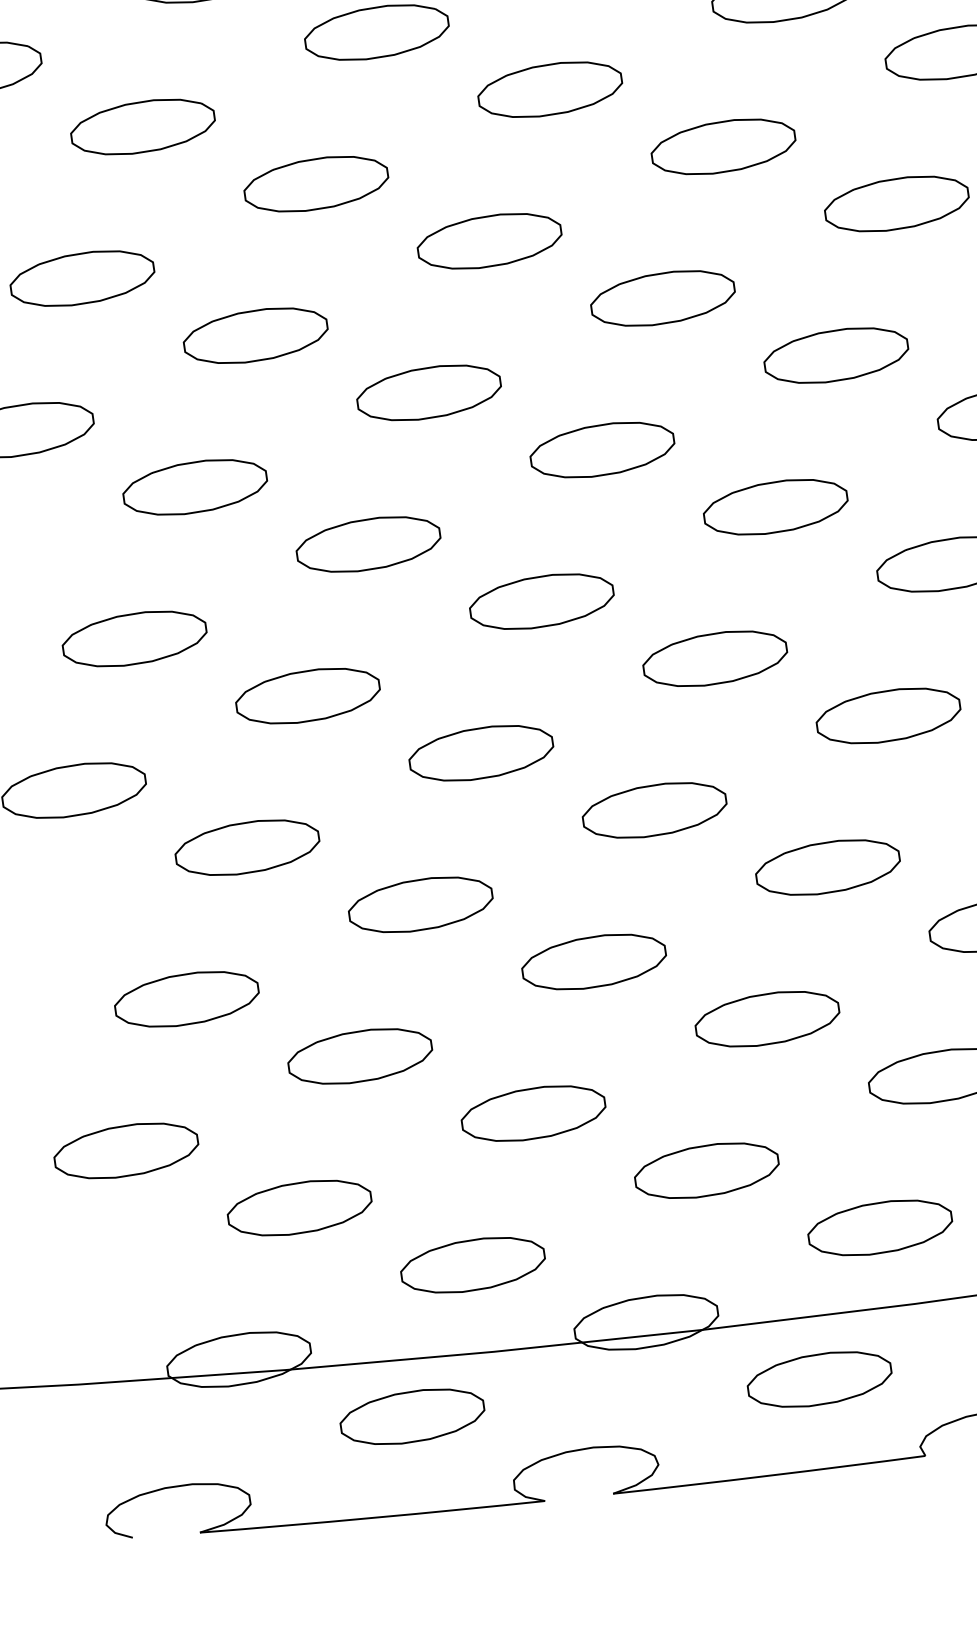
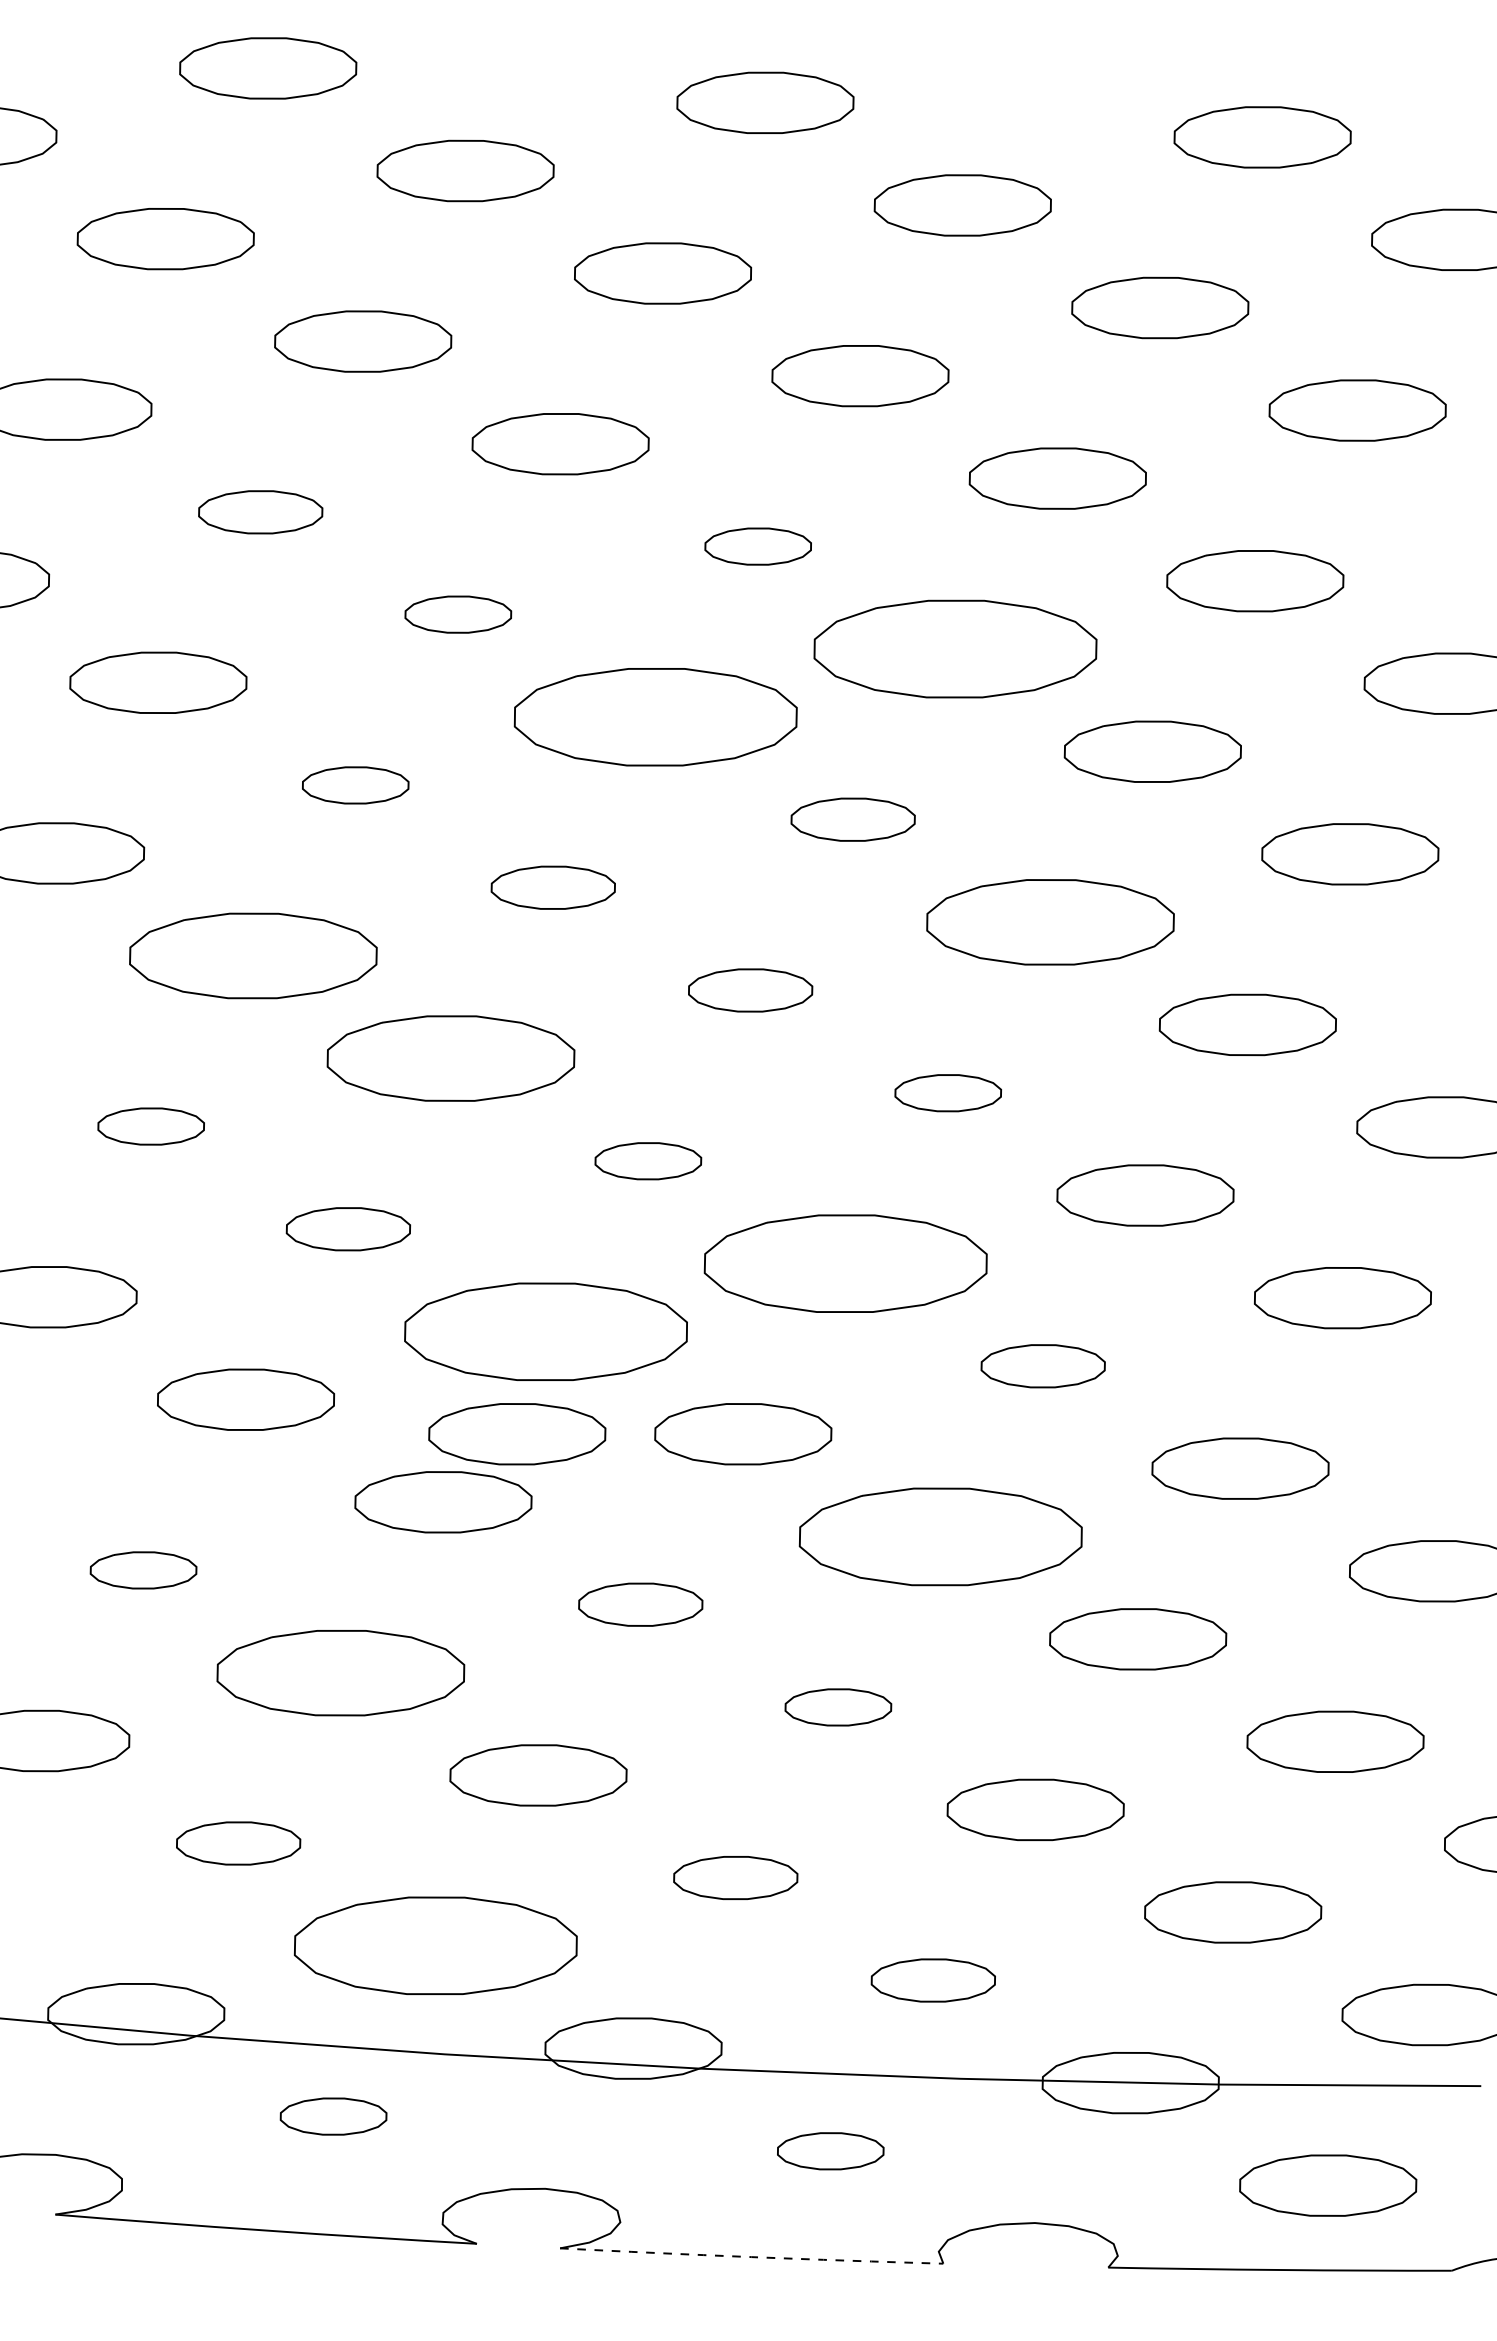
part: (550, 89) -> (758, 546), size x0.6
part: (142, 127) -> (260, 512), size x0.7
part: (723, 147) -> (955, 649), size x1.6
part: (316, 183) -> (458, 614), size x0.6
part: (489, 241) -> (655, 717), size x1.6
part: (663, 298) -> (853, 819), size x0.7
part: (255, 335) -> (355, 785), size x0.6
part: (836, 355) -> (1050, 922), size x1.4
part: (429, 392) -> (553, 887), size x0.7
part: (602, 450) -> (750, 990), size x0.7
part: (195, 486) -> (253, 955), size x1.4
part: (776, 507) -> (948, 1093), size x0.6
part: (368, 544) -> (450, 1058), size x1.4
part: (542, 601) -> (648, 1161), size x0.6
part: (135, 638) -> (151, 1126), size x0.6
part: (715, 658) -> (845, 1263), size x1.6
part: (308, 696) -> (348, 1229), size x0.7
part: (888, 716) -> (1043, 1366), size x0.7
part: (481, 753) -> (545, 1331), size x1.6
part: (471, 840) -> (517, 1434), added
part: (827, 867) -> (940, 1536), size x1.6
part: (593, 961) -> (640, 1604), size x0.7
part: (186, 999) -> (143, 1570), size x0.6
part: (767, 1019) -> (838, 1707), size x0.6
part: (360, 1056) -> (341, 1672), size x1.4
part: (706, 1170) -> (735, 1877), size x0.7
part: (299, 1208) -> (238, 1843), size x0.7
part: (880, 1227) -> (933, 1980), size x0.7
part: (473, 1265) -> (436, 1946), size x1.6
part: (819, 1379) -> (830, 2151), size x0.6
part: (412, 1416) -> (333, 2116), size x0.6
arc: (769, 1476) -> (751, 2257), solid -> dashed

